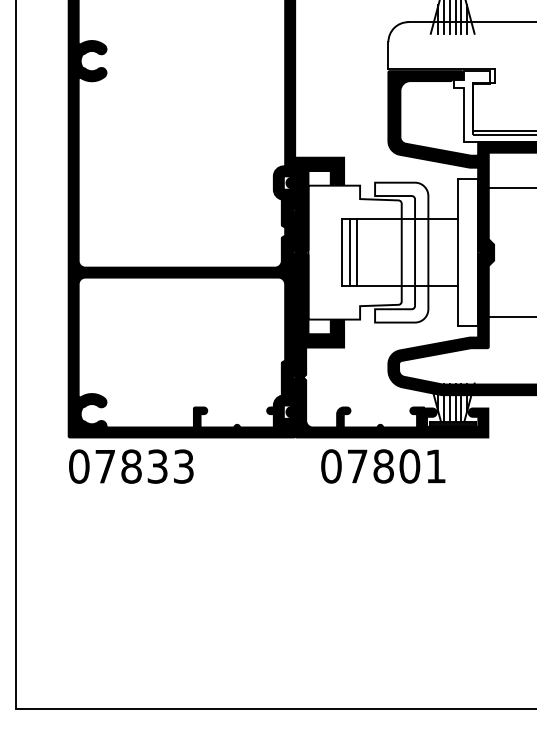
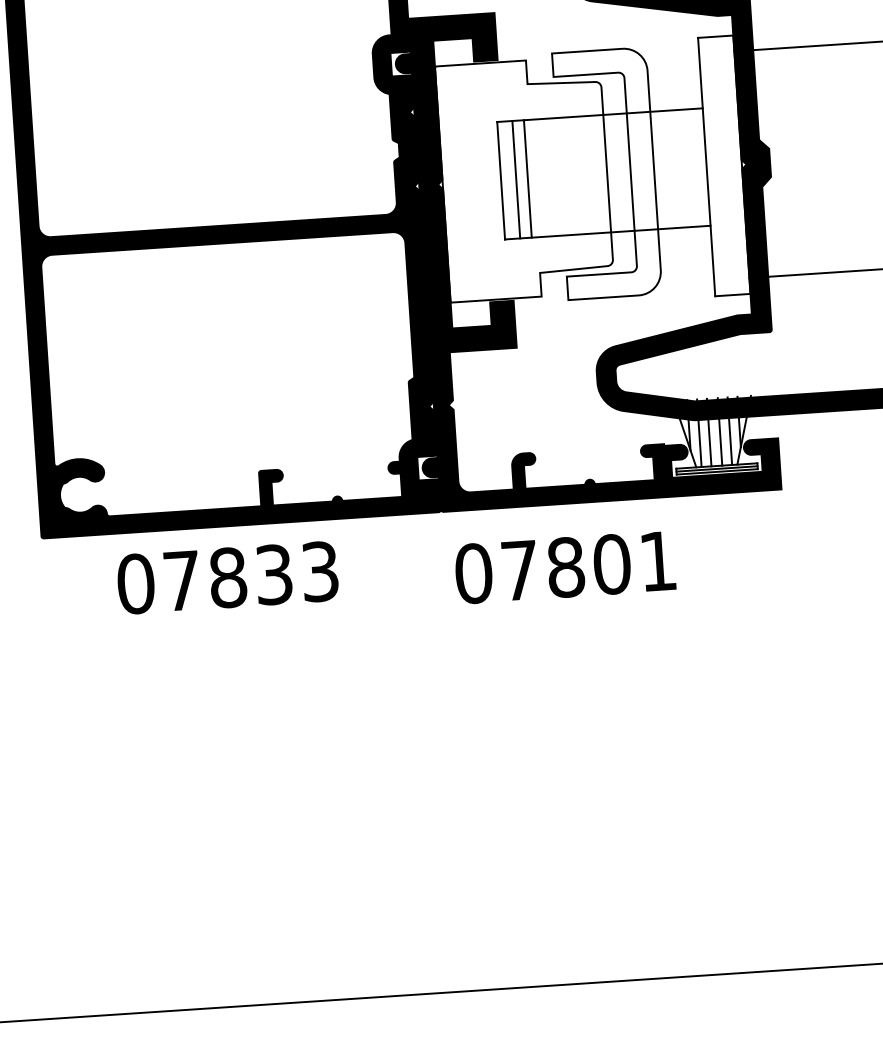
text: (131, 466) -> (228, 577), moved
text: (383, 466) -> (565, 567), moved

